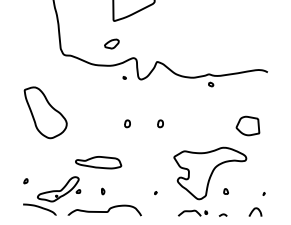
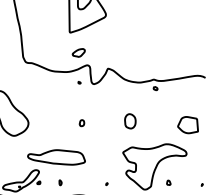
part: (111, 43) -> (78, 52), moved
part: (182, 121) -> (130, 121), added
part: (160, 123) -> (111, 122), removed
part: (98, 162) -> (56, 157), size x1.43

